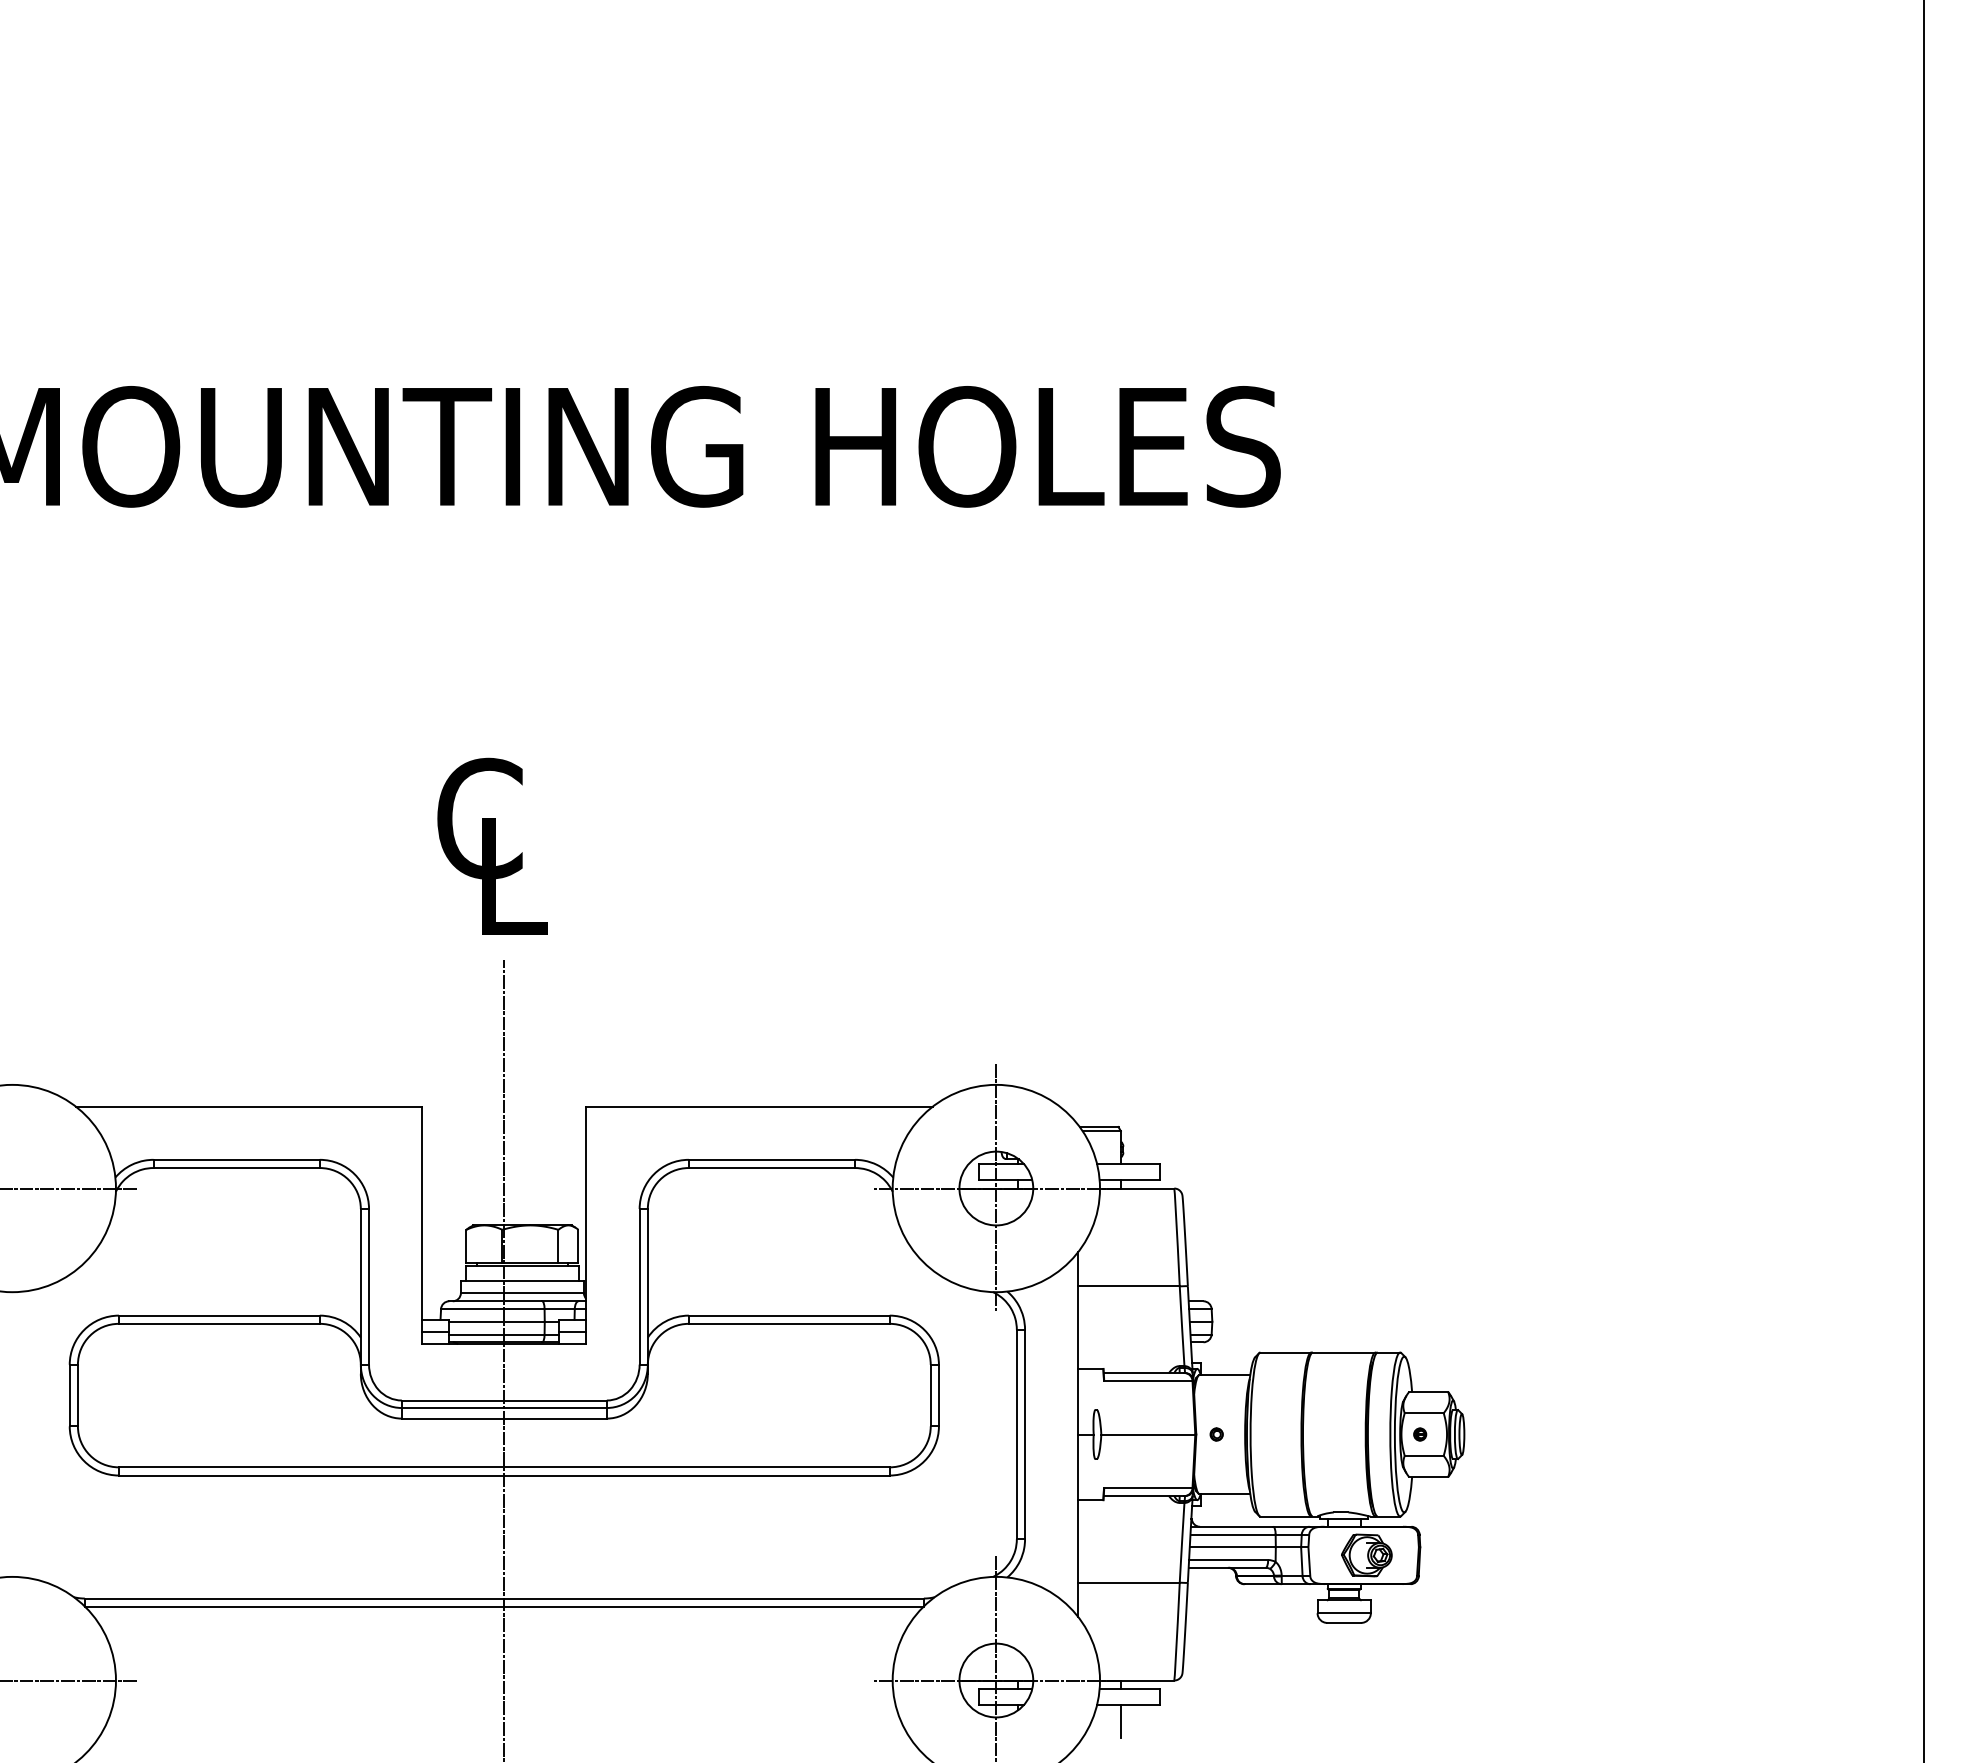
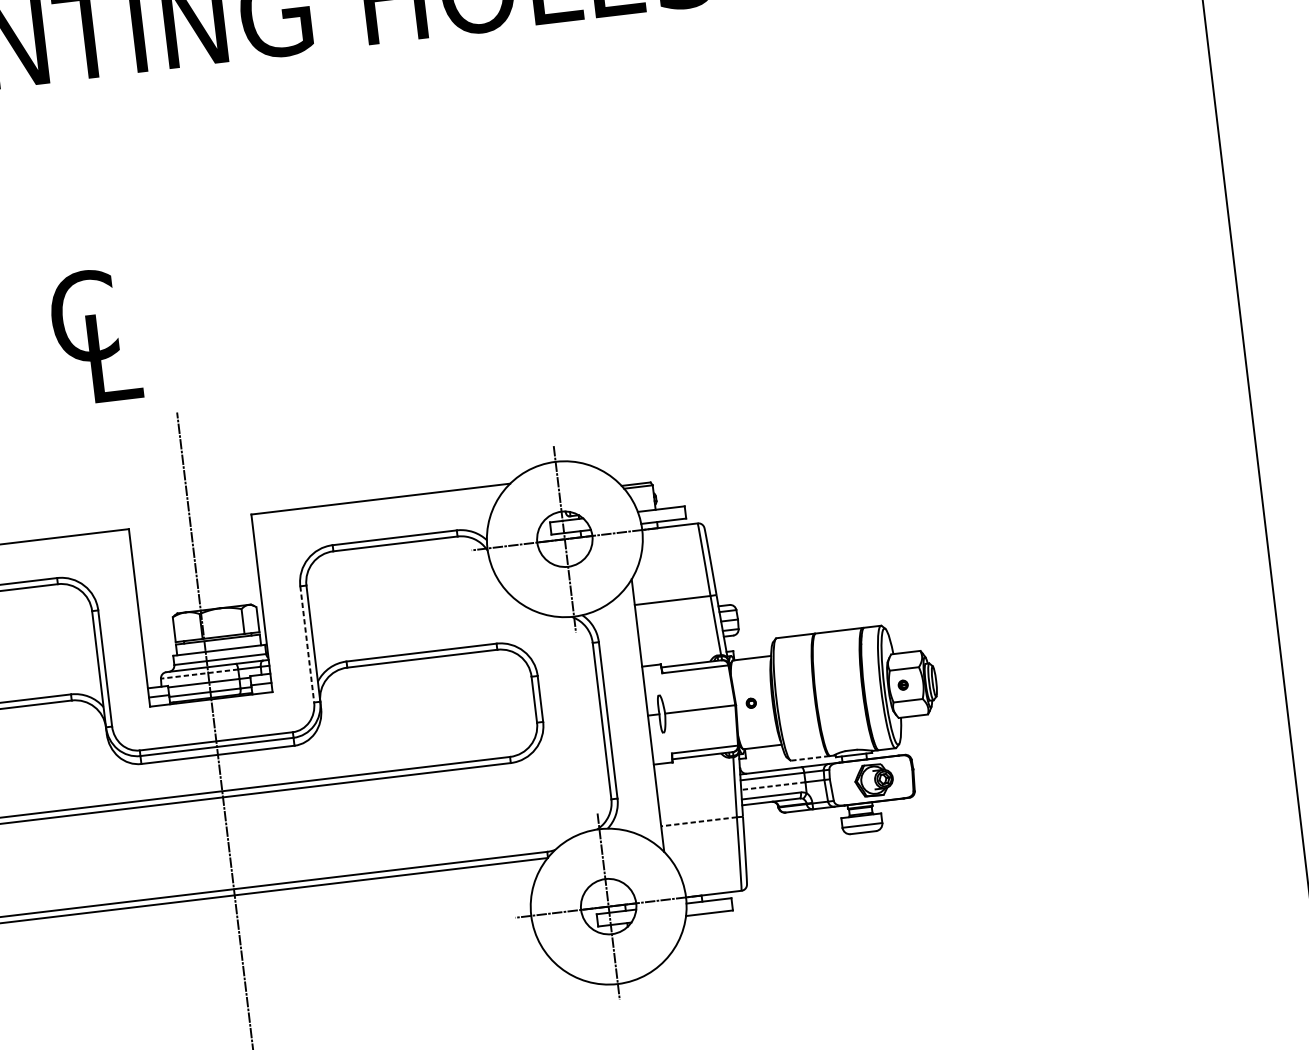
text: (492, 845) -> (95, 335), moved
line: (639, 1286) -> (307, 644), solid -> dashed
line: (492, 1309) -> (199, 674), solid -> dashed
line: (1286, 1516) -> (810, 758), solid -> dashed
line: (1232, 1547) -> (773, 786), solid -> dashed
line: (1129, 1582) -> (699, 821), solid -> dashed
line: (1120, 1721) -> (705, 926), removed

